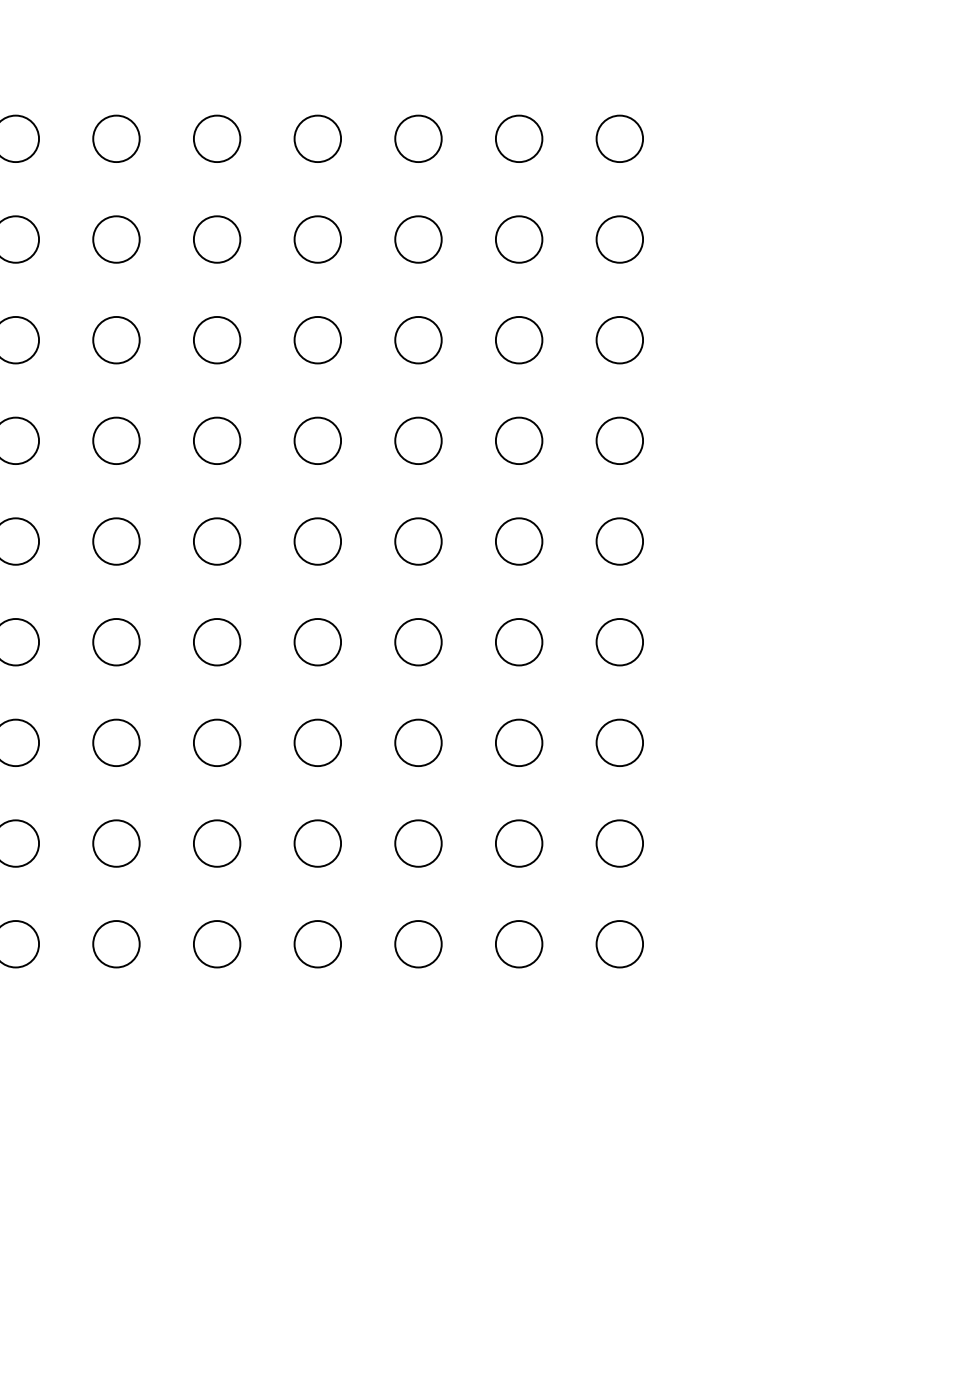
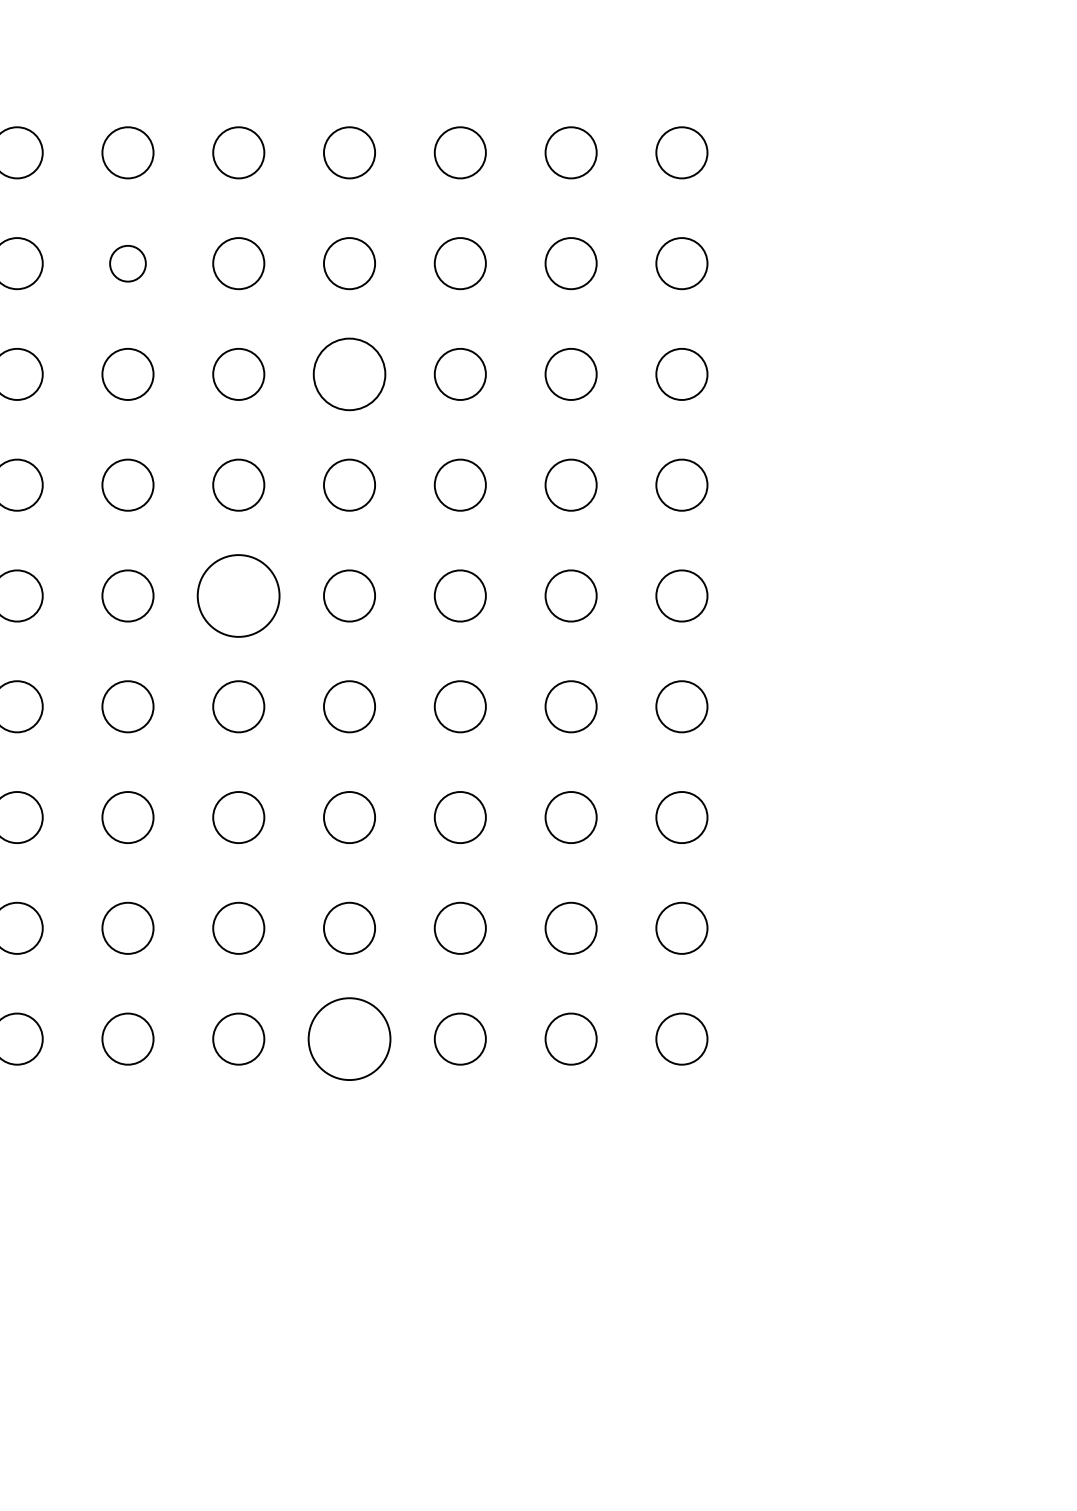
circle: (116, 239) -> (127, 263), size x0.7
circle: (317, 339) -> (349, 373), size x1.4
circle: (216, 541) -> (238, 595), size x1.6
circle: (317, 943) -> (349, 1038), size x1.6

